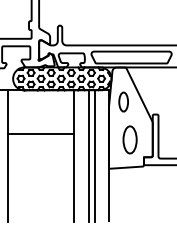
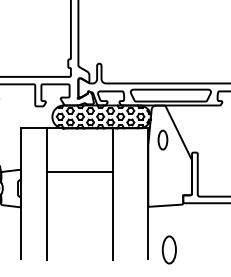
part: (129, 139) -> (168, 249), moved
line: (88, 156) -> (127, 194), removed
line: (95, 156) -> (134, 194), removed

